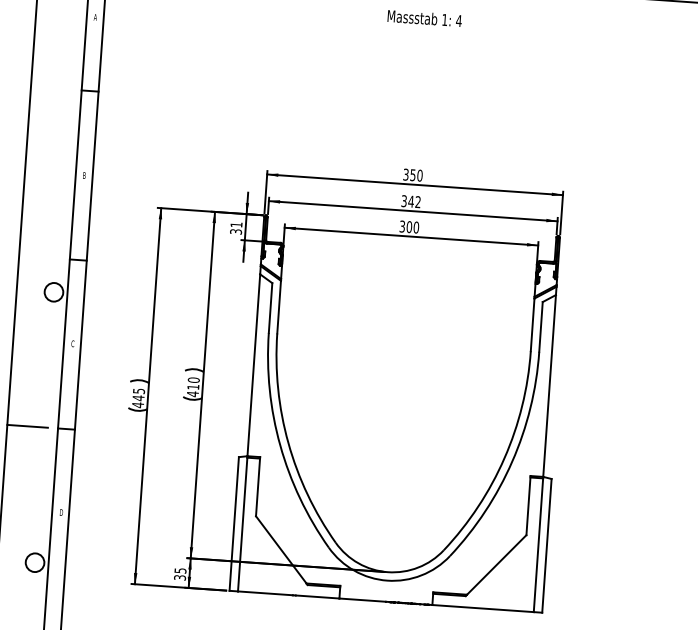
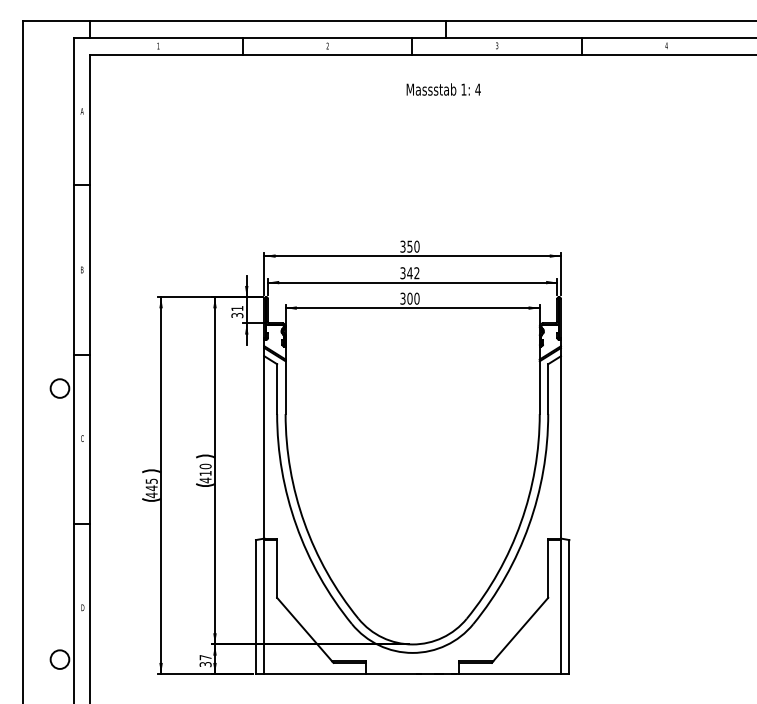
text: (424, 18) -> (443, 89), moved
line: (27, 426) -> (42, 524), removed
text: (180, 570) -> (205, 657), 35 -> 37

